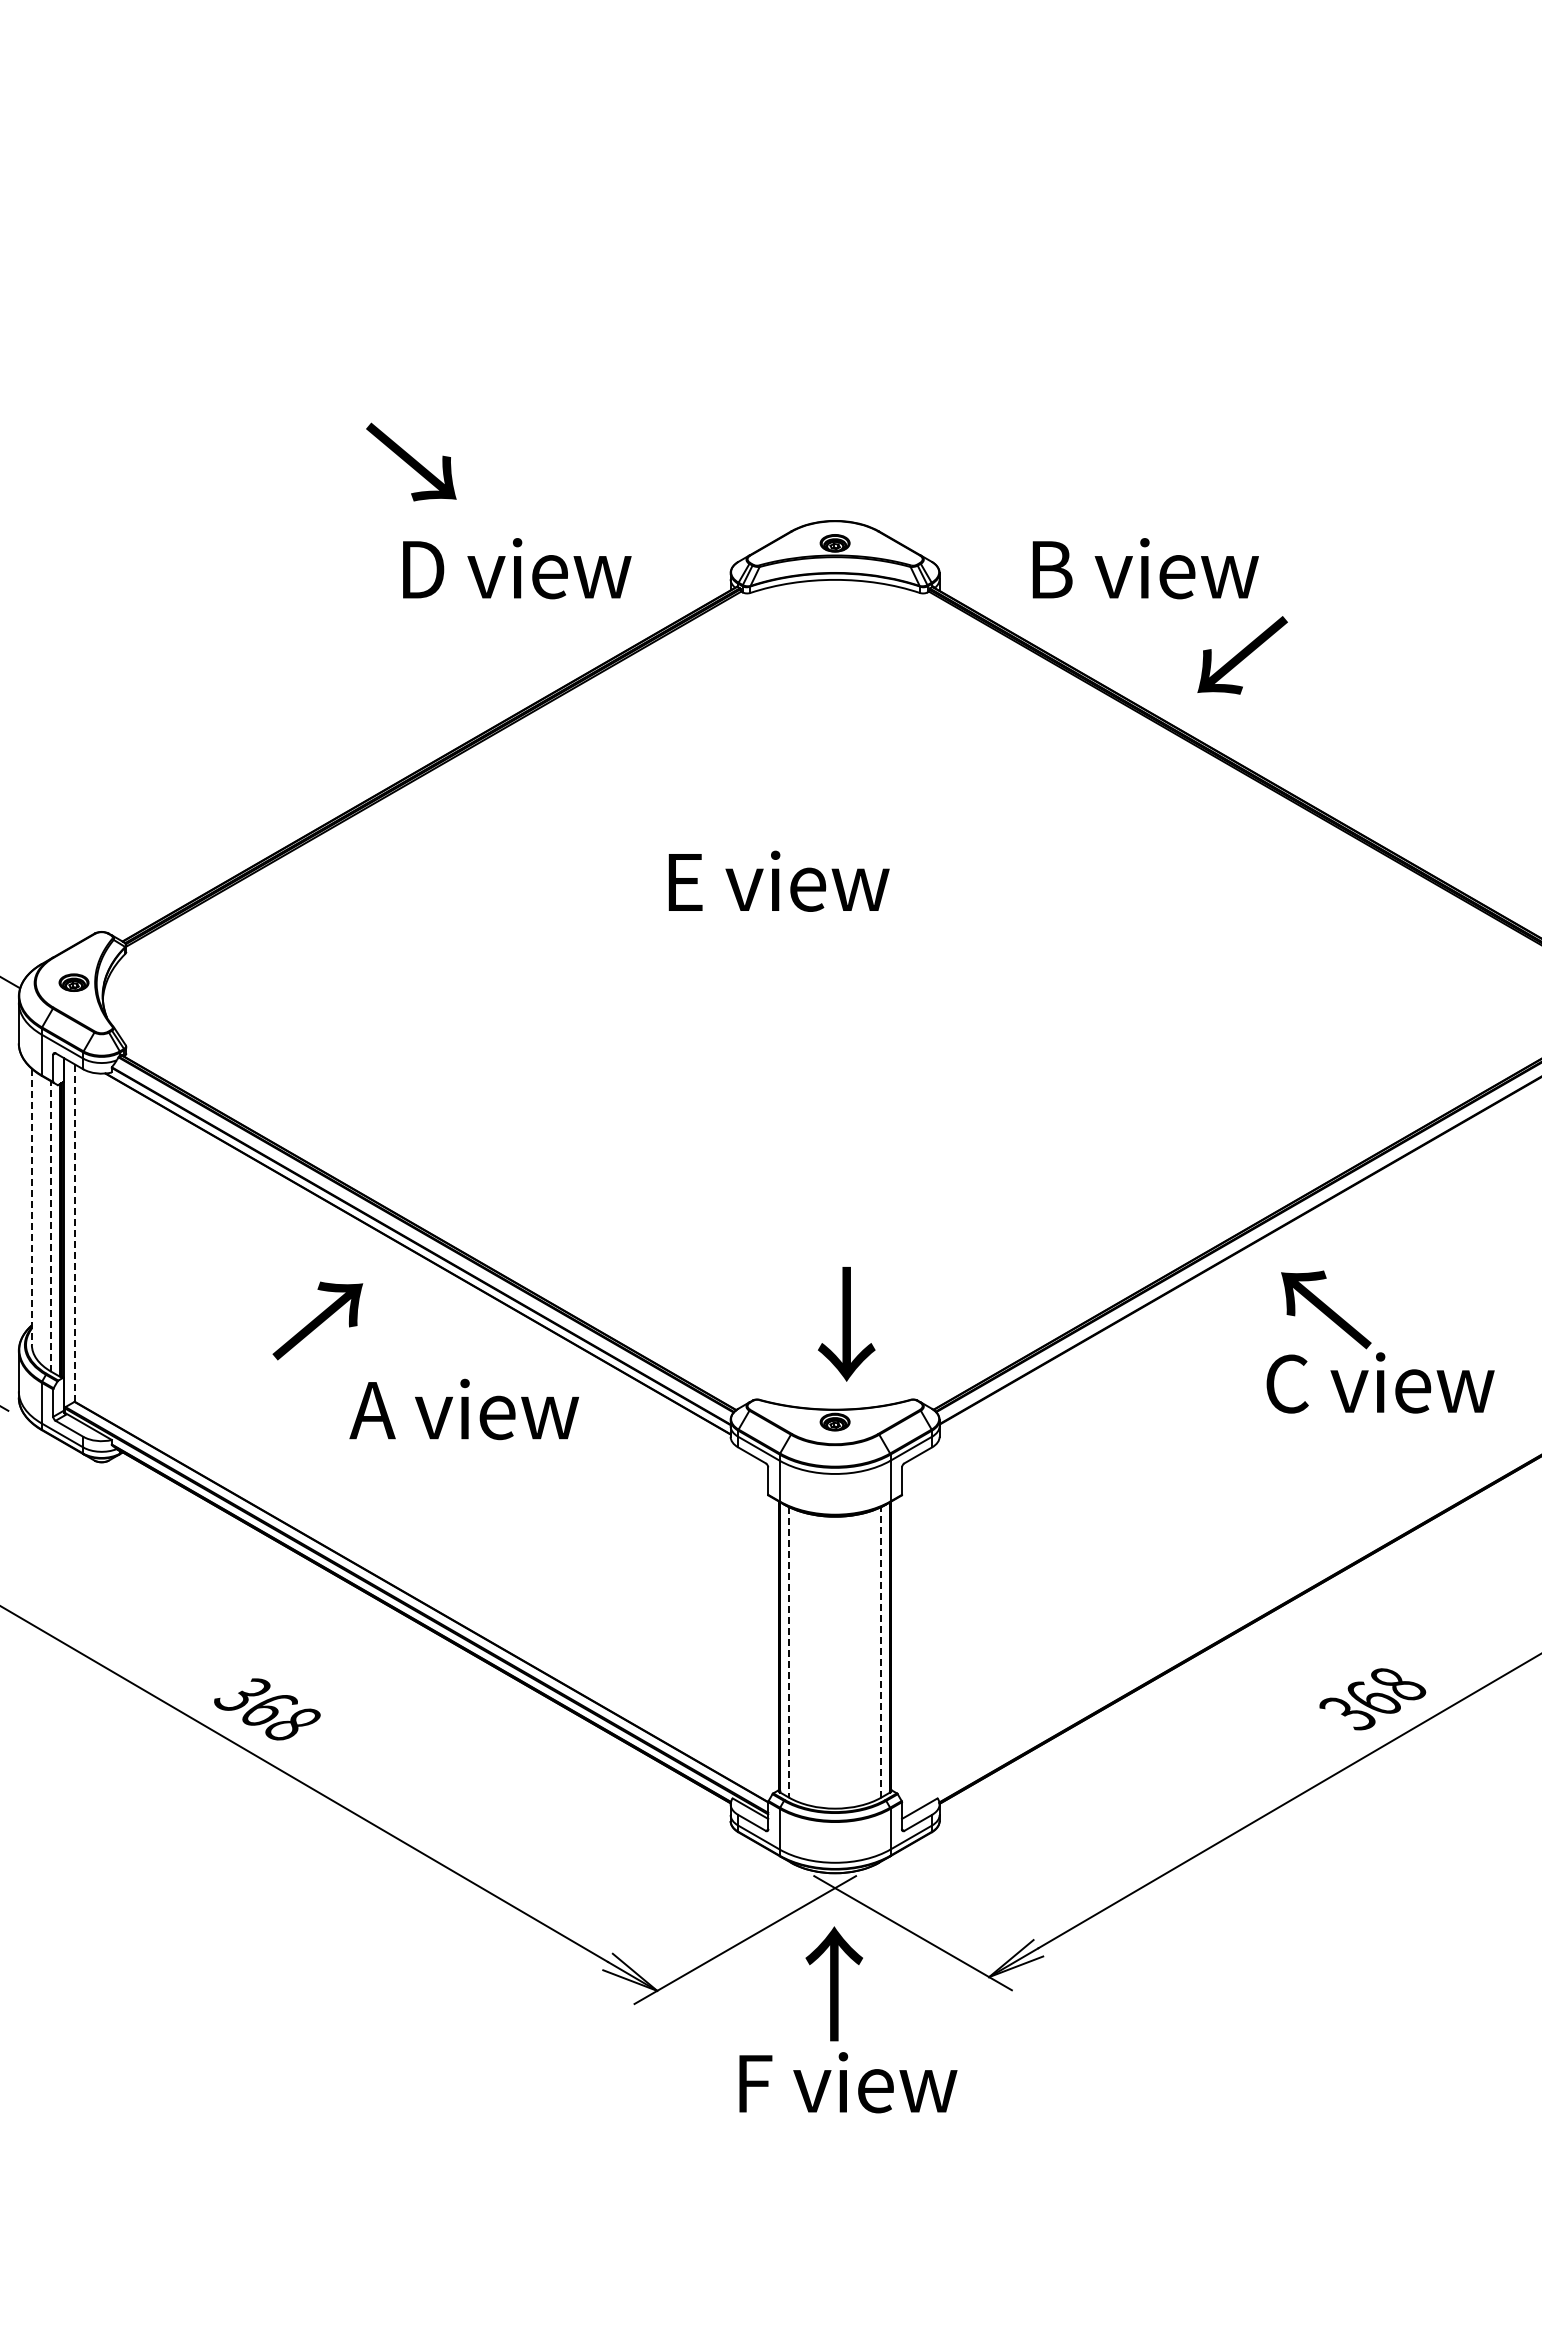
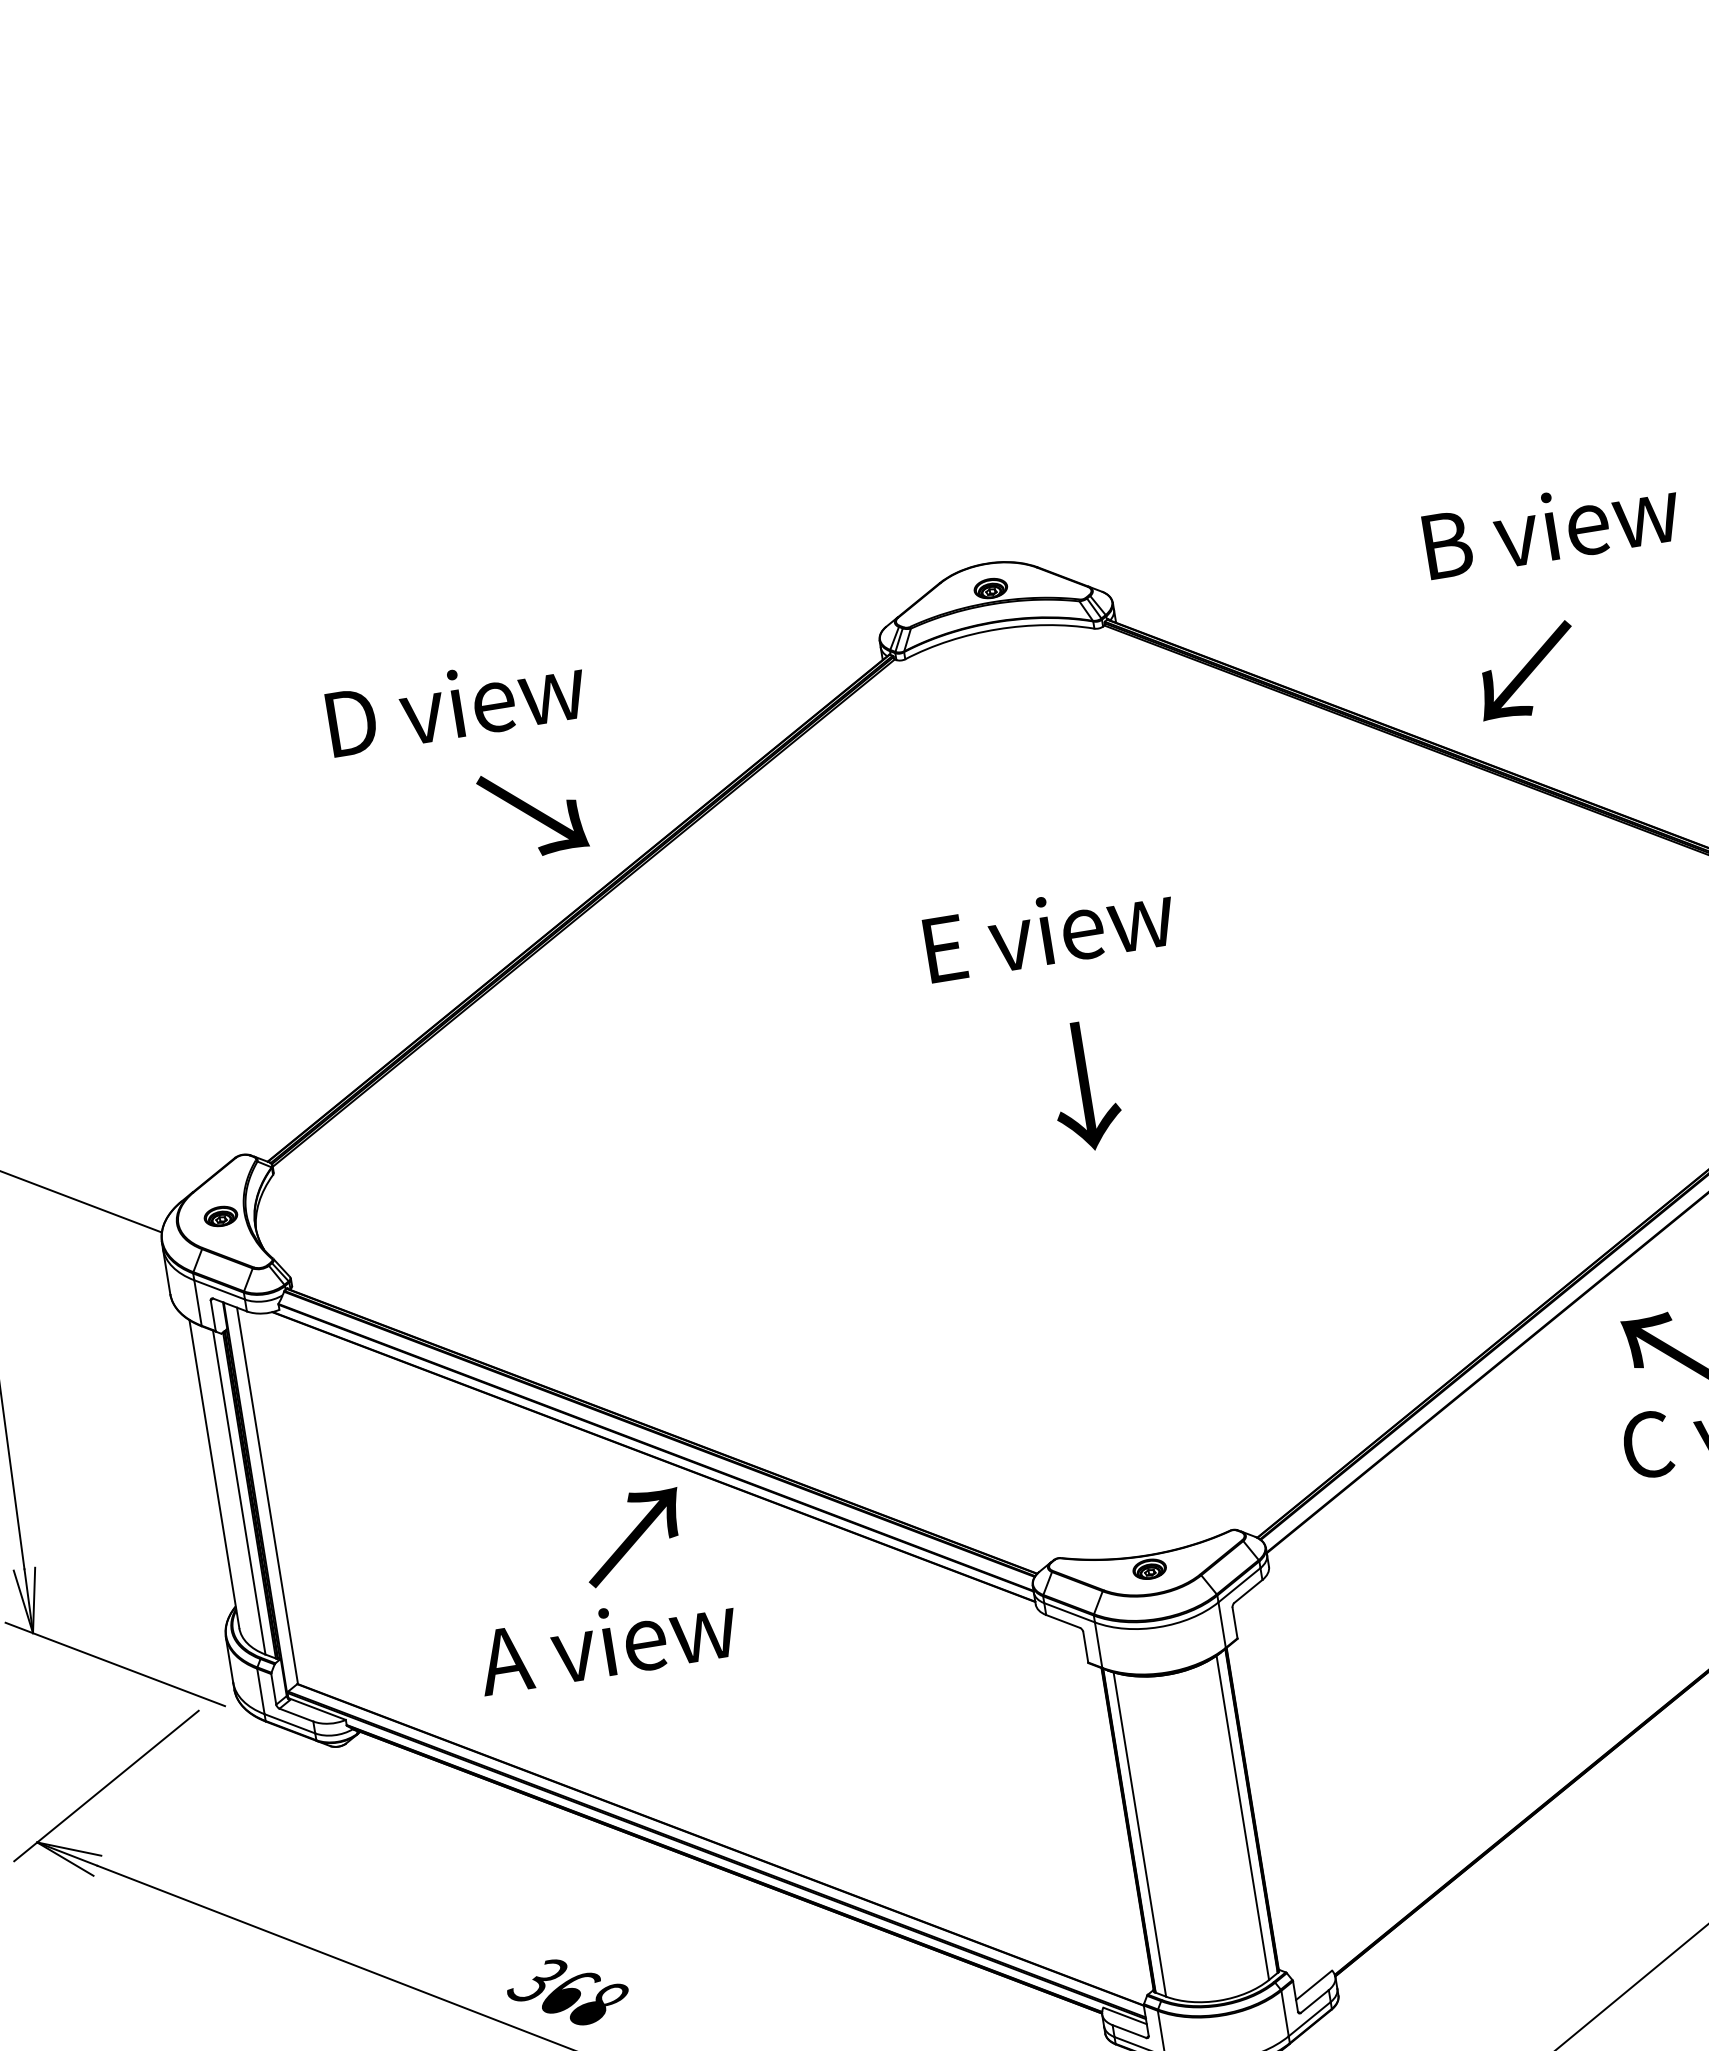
text: (411, 461) -> (532, 811), moved
text: (517, 568) -> (456, 703), moved
text: (1145, 568) -> (1551, 526), moved
text: (1242, 655) -> (1526, 671), moved
text: (778, 880) -> (1048, 929), moved
line: (31, 1207) -> (214, 1475), dashed -> solid
line: (50, 1225) -> (238, 1491), dashed -> solid
line: (75, 1233) -> (267, 1496), dashed -> solid
text: (317, 1320) -> (632, 1536), moved
text: (846, 1324) -> (1084, 1086), moved
text: (464, 1409) -> (607, 1642), moved
line: (881, 1651) -> (1242, 1816), dashed -> solid
line: (789, 1652) -> (1140, 1834), dashed -> solid

